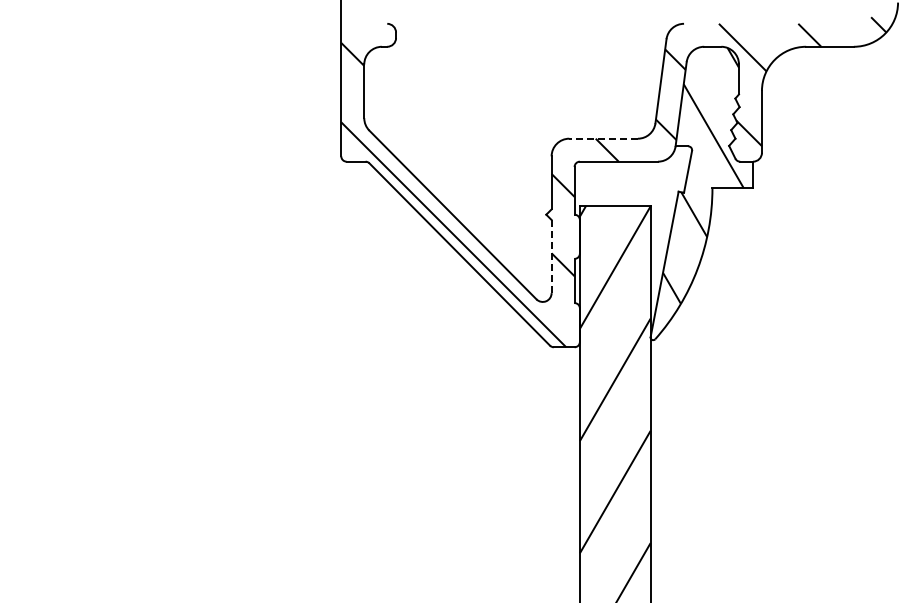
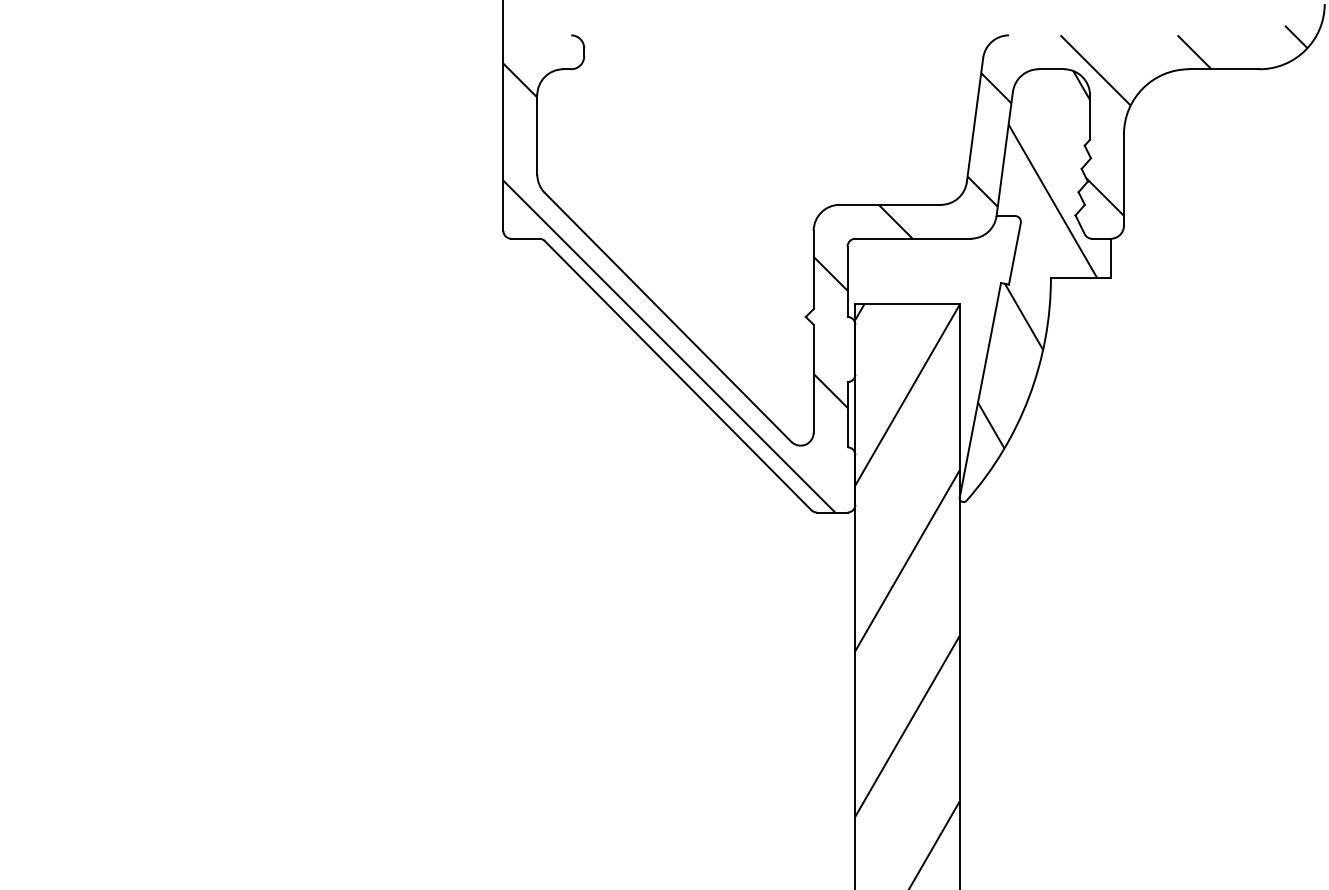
line: (603, 138) -> (890, 204), dashed -> solid
line: (551, 256) -> (813, 378), dashed -> solid

